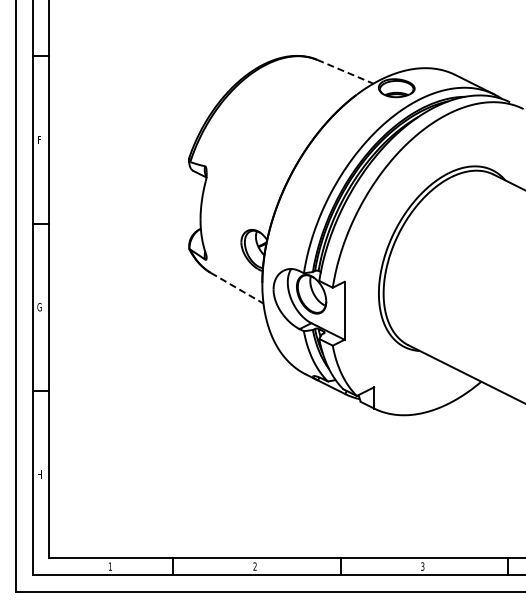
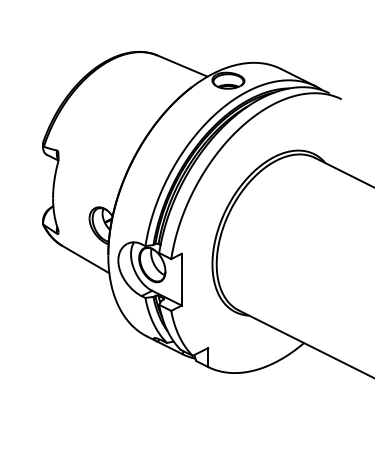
line: (345, 71) -> (182, 65), dashed -> solid
line: (237, 288) -> (86, 259), dashed -> solid

